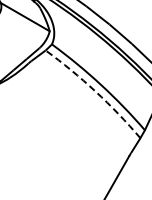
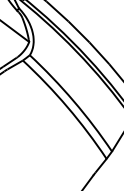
arc: (95, 91) -> (67, 107), dashed -> solid

